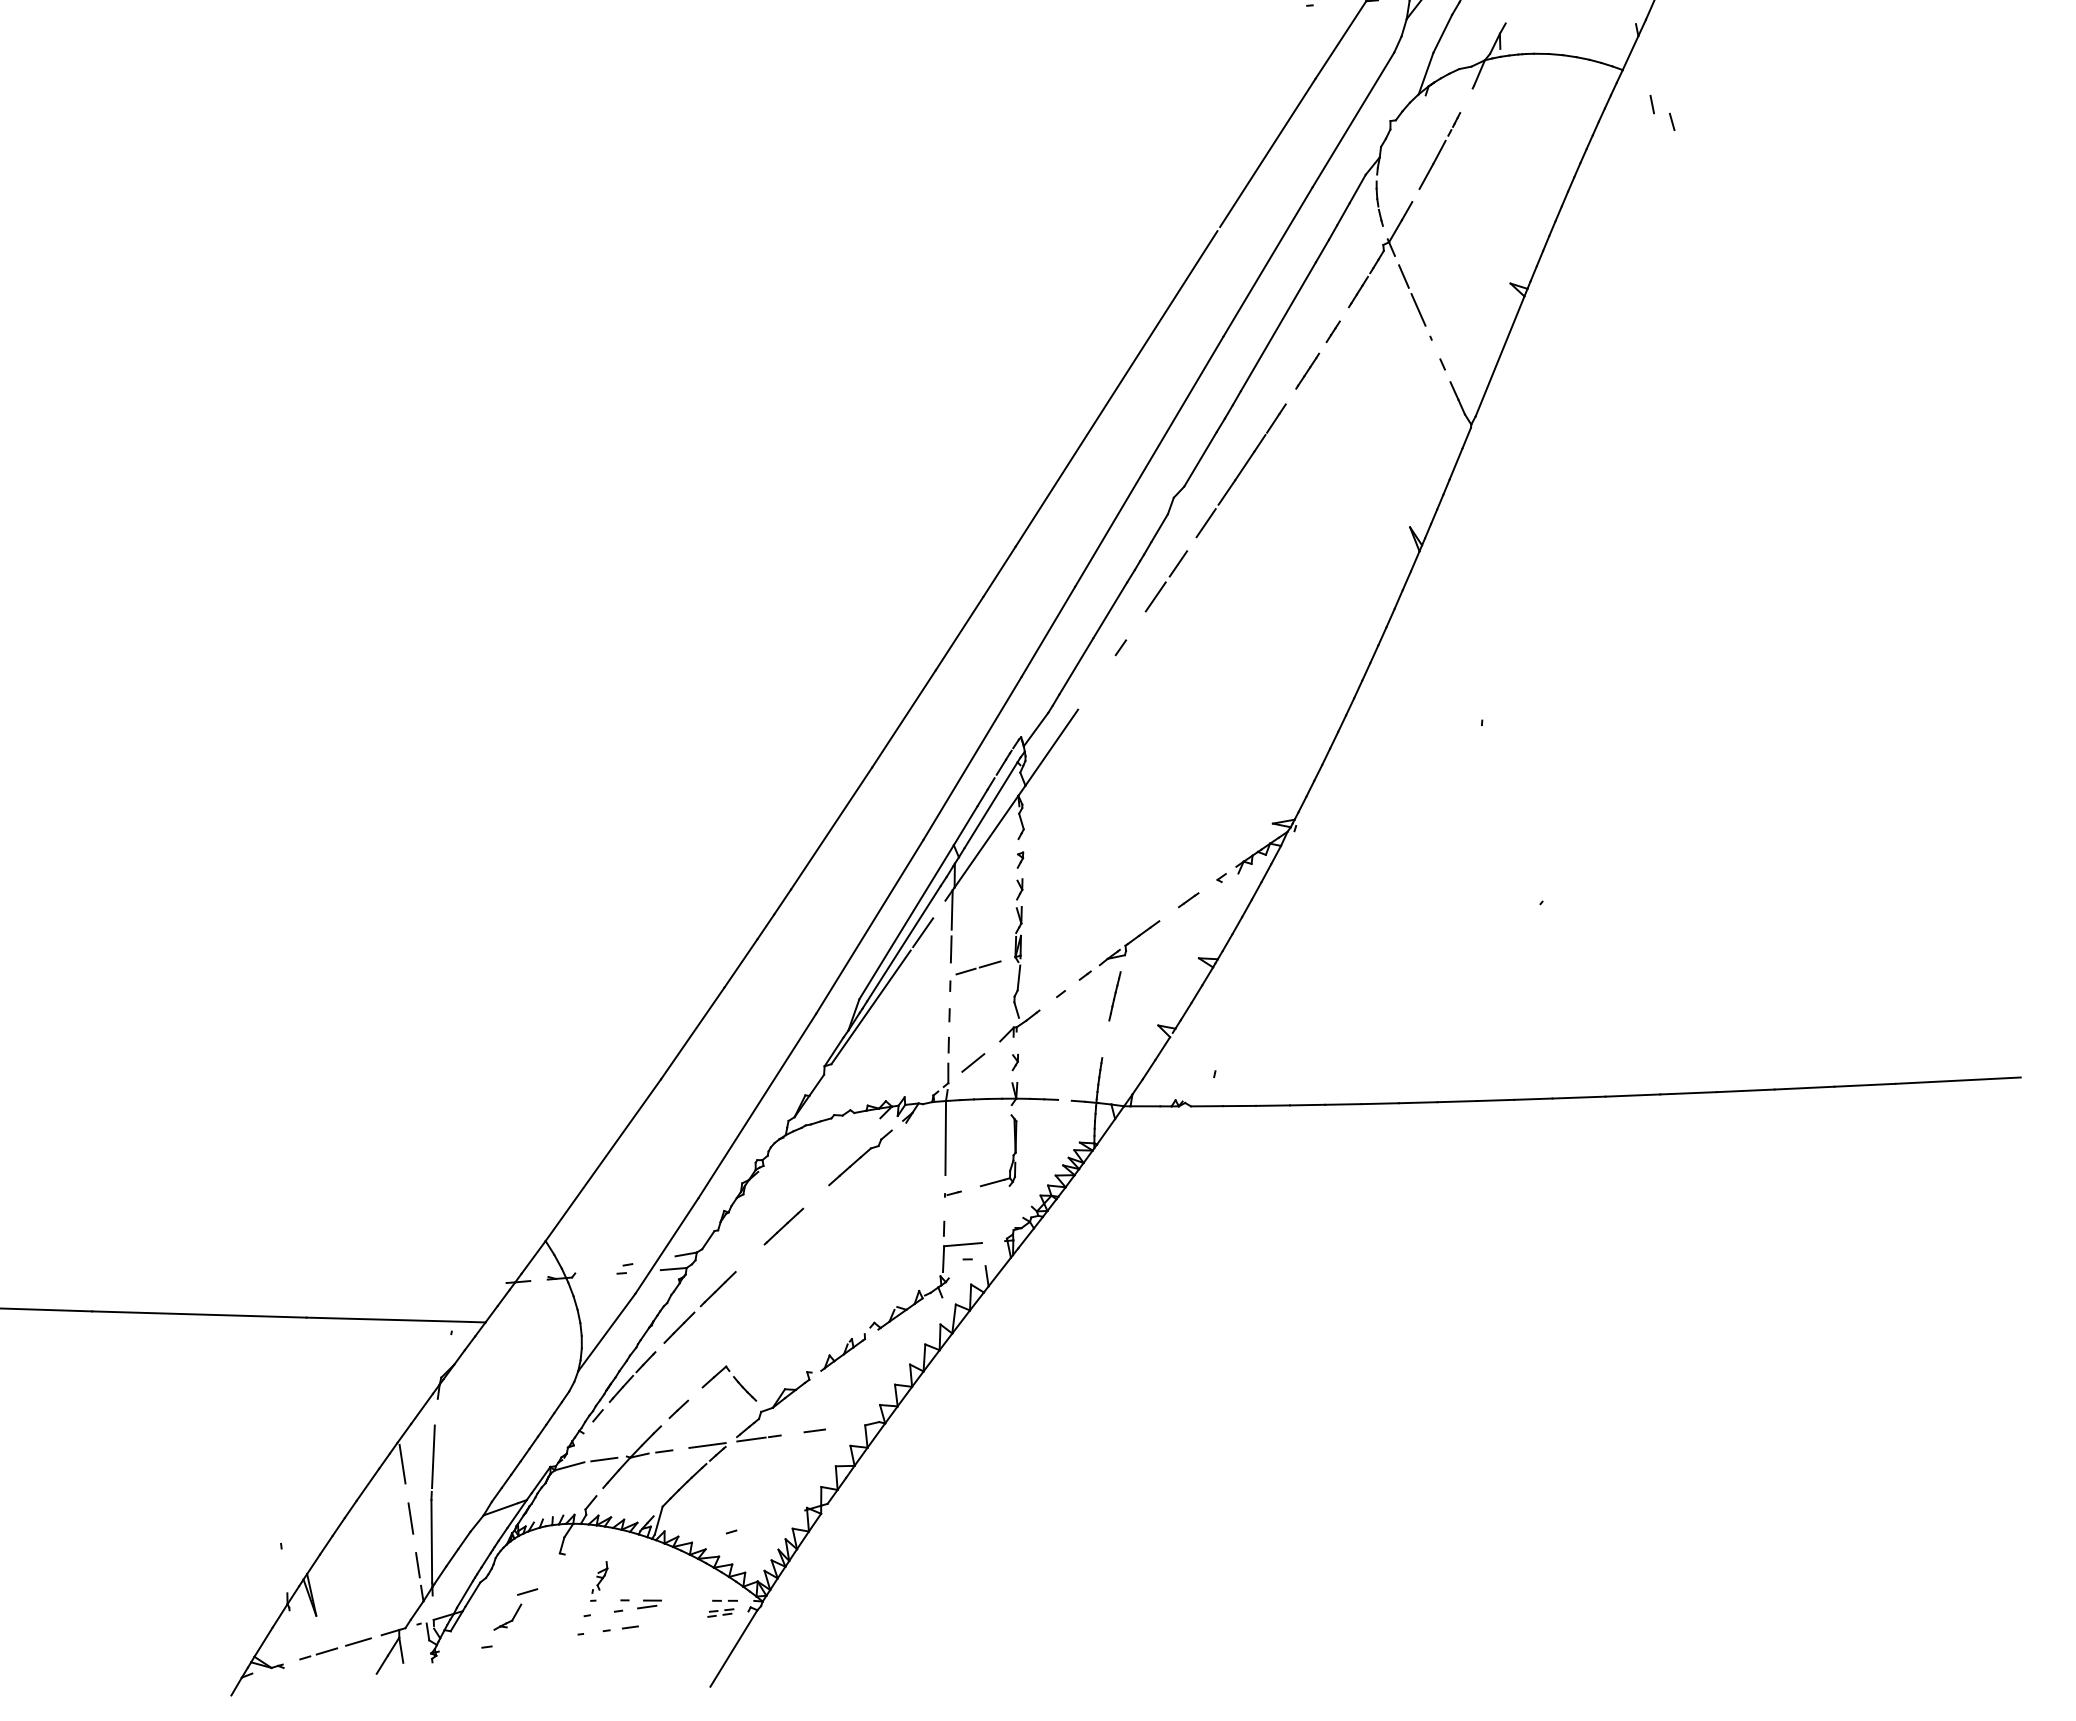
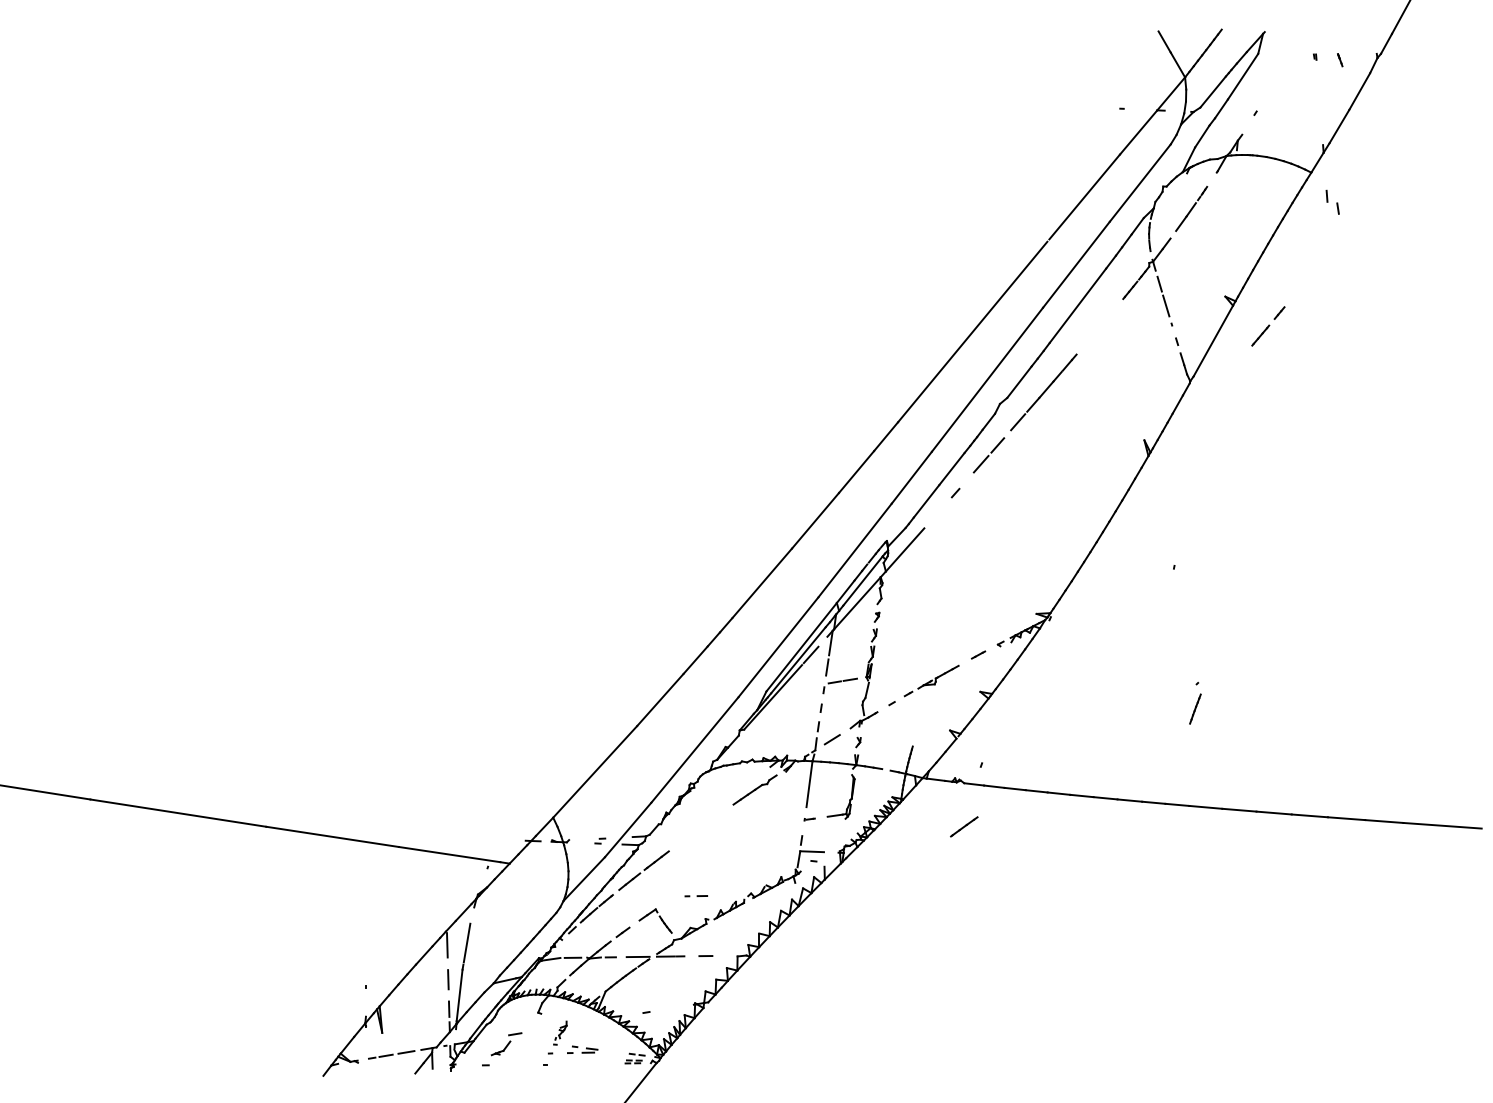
line: (1318, 355) -> (1268, 326), moved
line: (1114, 995) -> (1195, 708), moved
line: (784, 1225) -> (964, 826), moved
part: (621, 1629) -> (696, 896), moved

